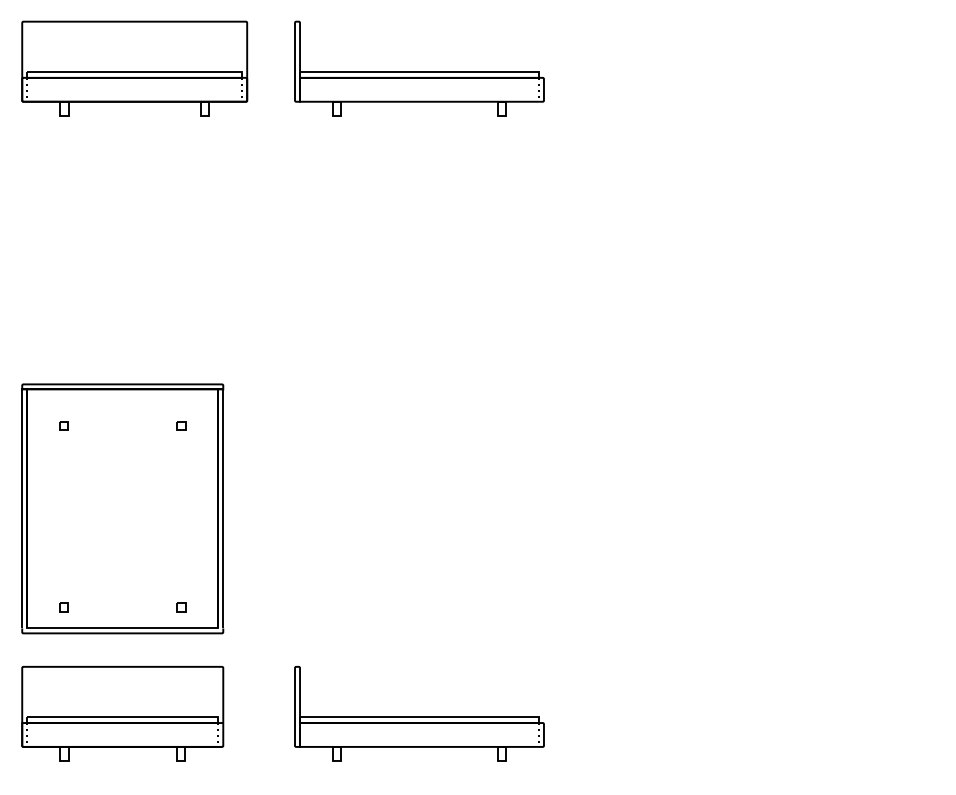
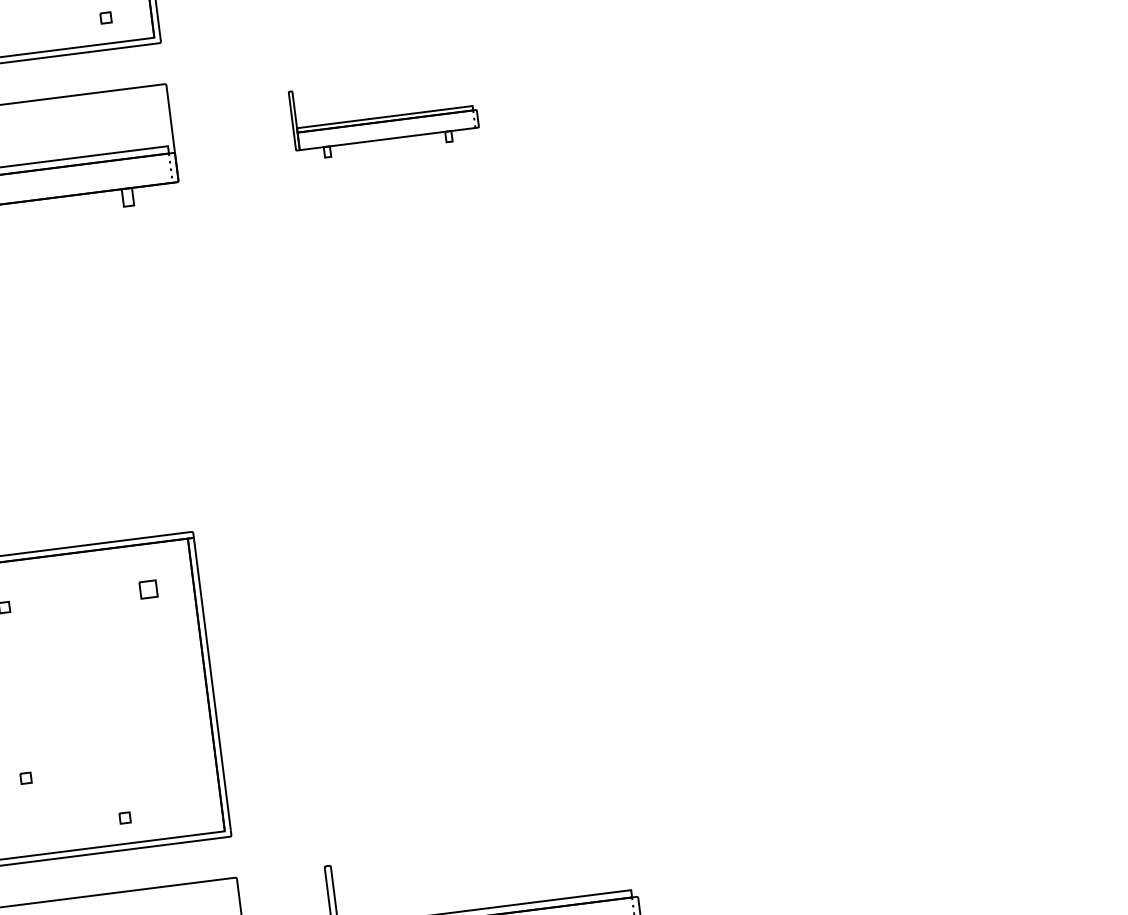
part: (419, 68) -> (384, 114), size x0.6
part: (181, 425) -> (148, 588), size x1.6
part: (63, 607) -> (25, 778), moved
part: (181, 607) -> (125, 817), moved

